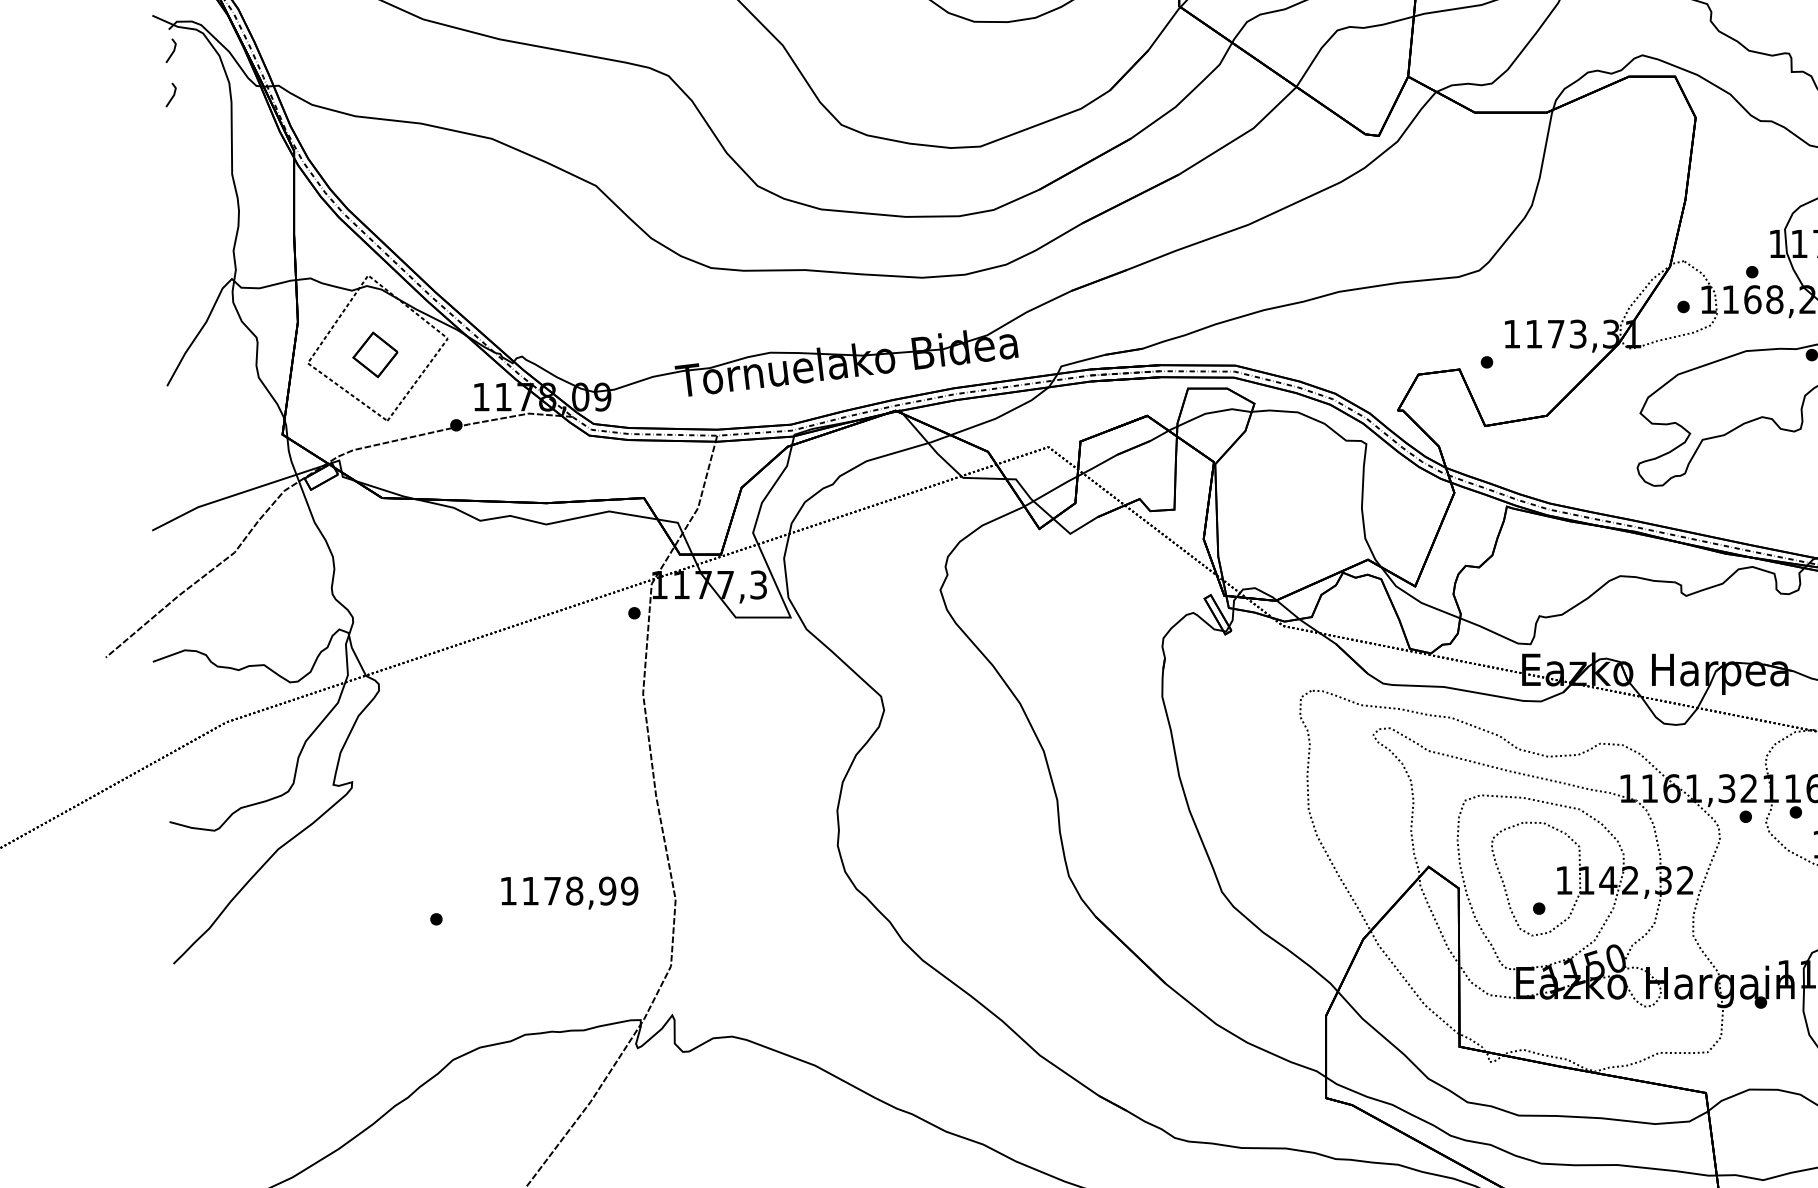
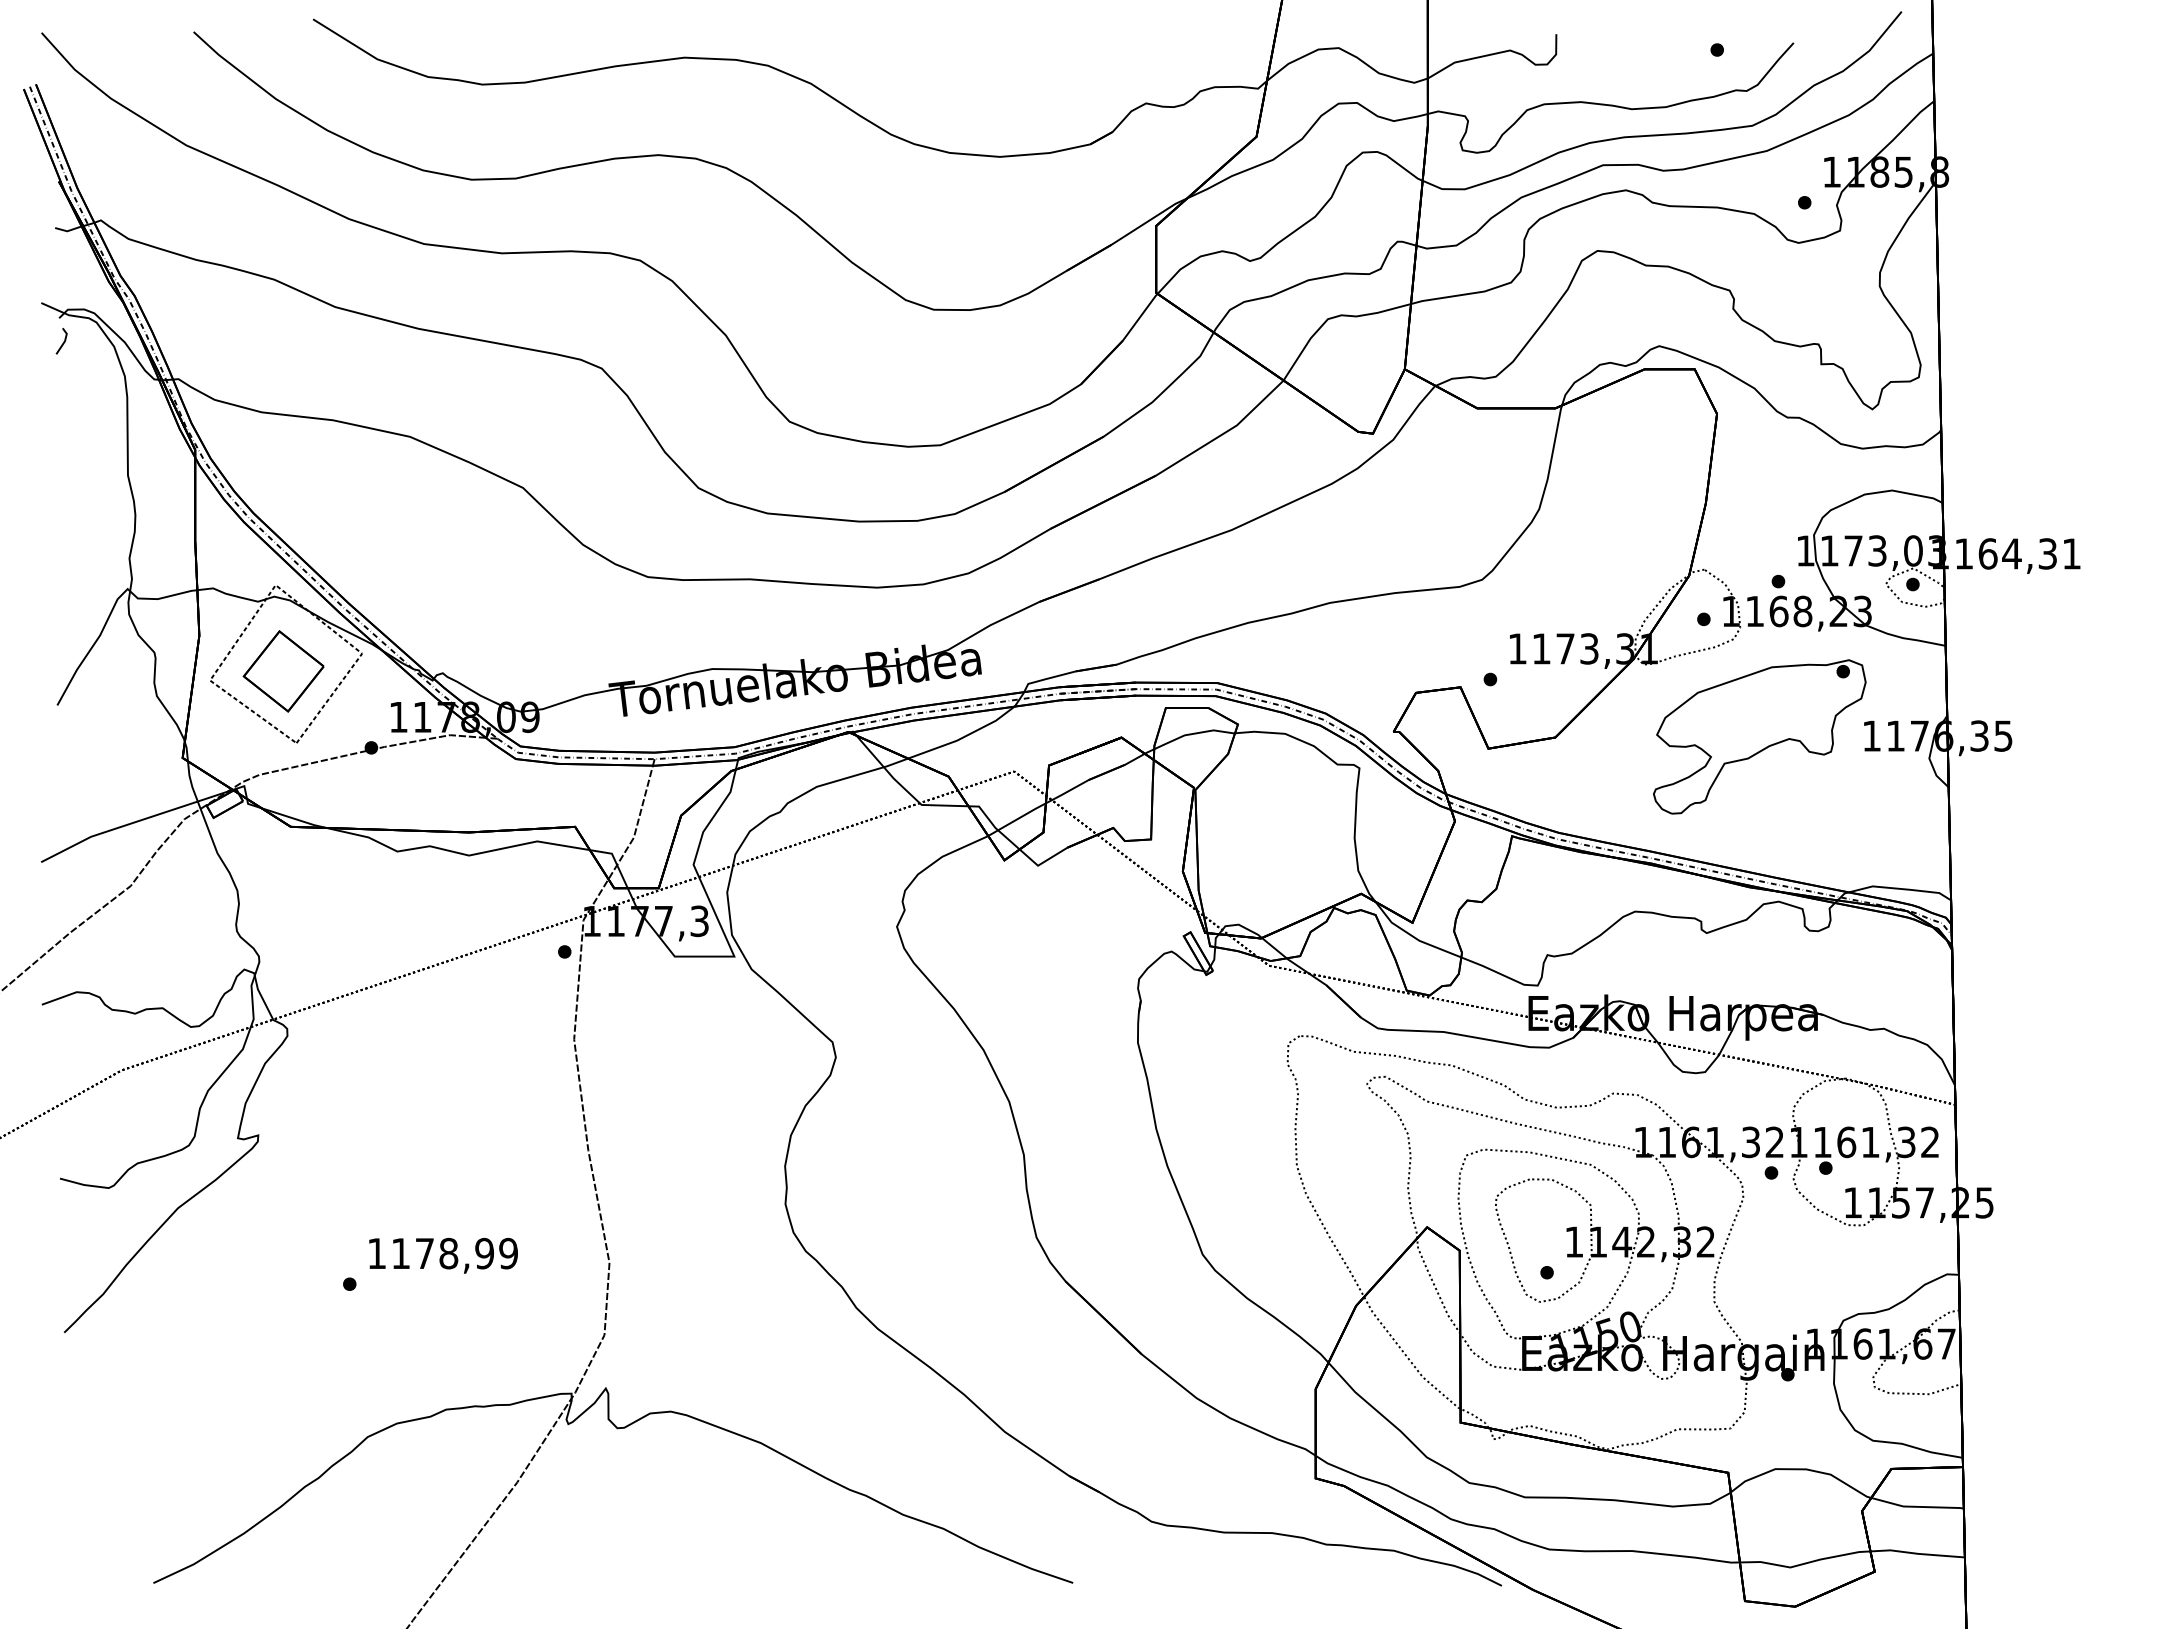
line: (172, 95) -> (63, 389), removed
part: (375, 354) -> (283, 671), size x1.67
text: (569, 892) -> (443, 1255), moved

